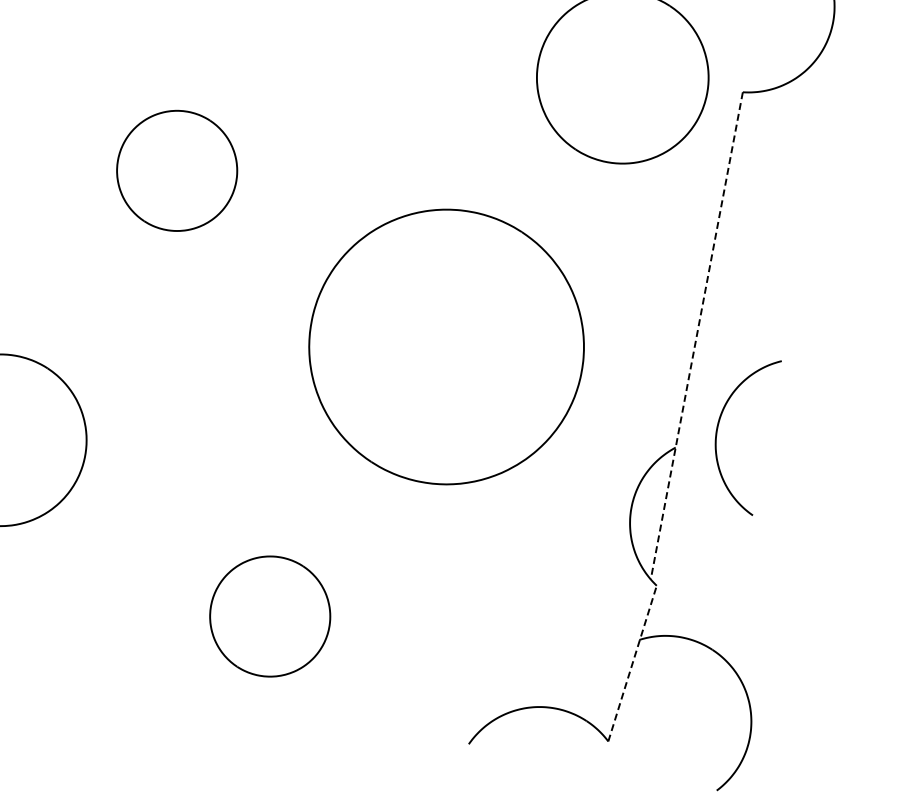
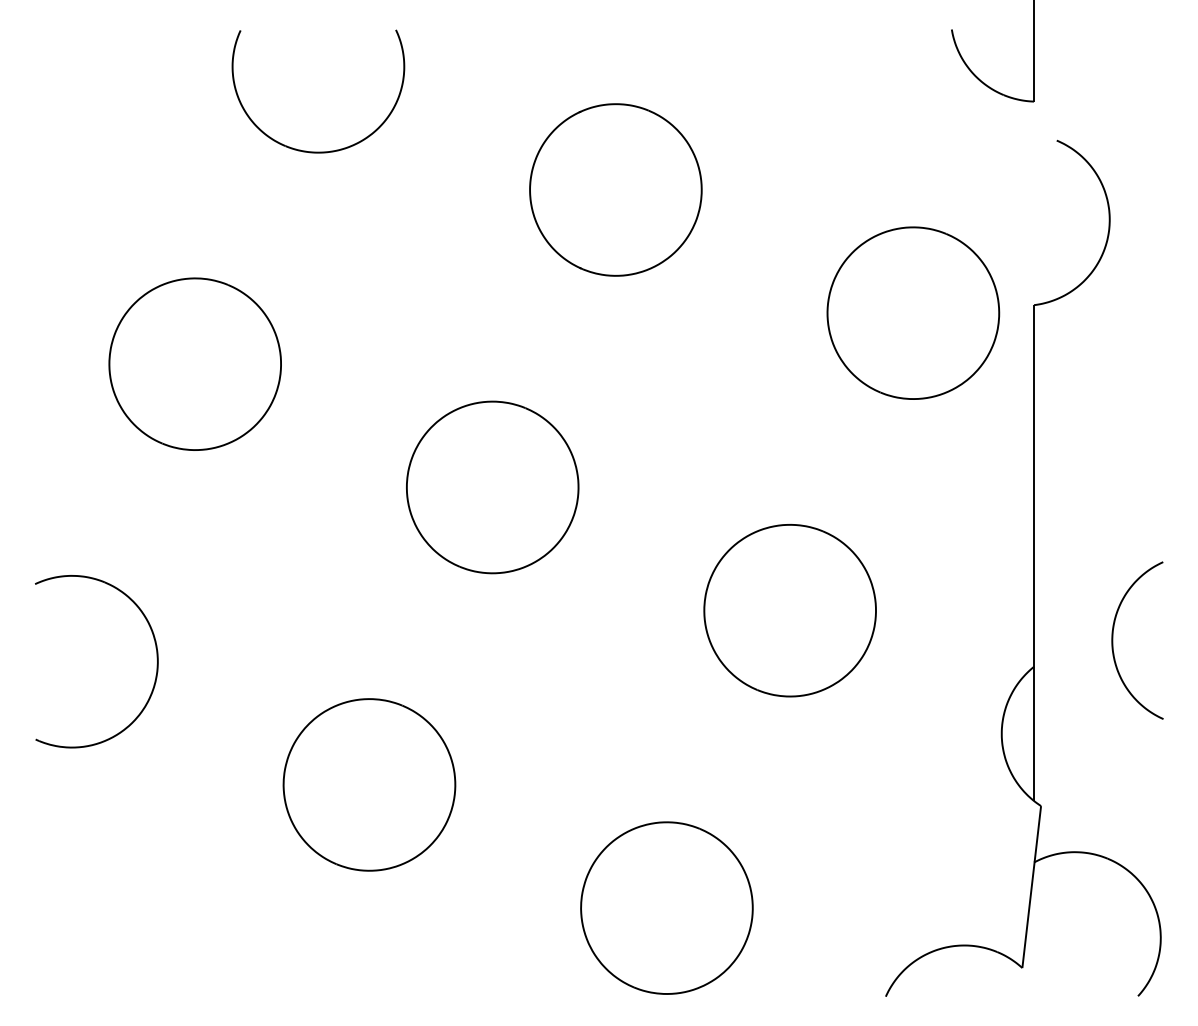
part: (176, 170) -> (492, 487), size x1.43
line: (697, 336) -> (1034, 553), dashed -> solid
part: (445, 346) -> (789, 610), size x0.62
curve: (718, 428) -> (1113, 640), moved
part: (269, 615) -> (666, 907), size x1.43
line: (632, 663) -> (1031, 887), dashed -> solid

